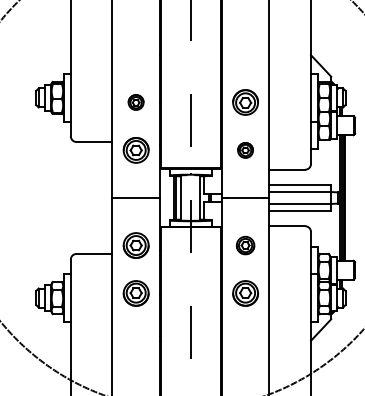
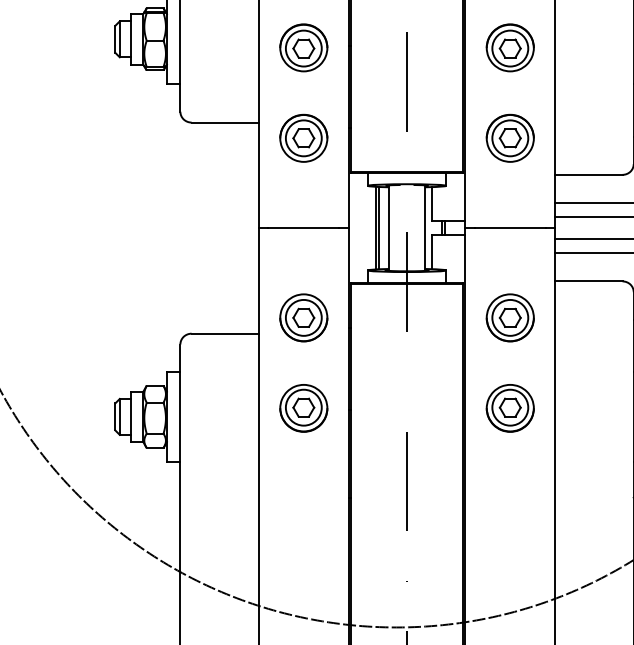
part: (135, 102) -> (302, 47), size x1.67
part: (245, 150) -> (510, 138), size x1.67
part: (245, 245) -> (510, 317), size x1.43

